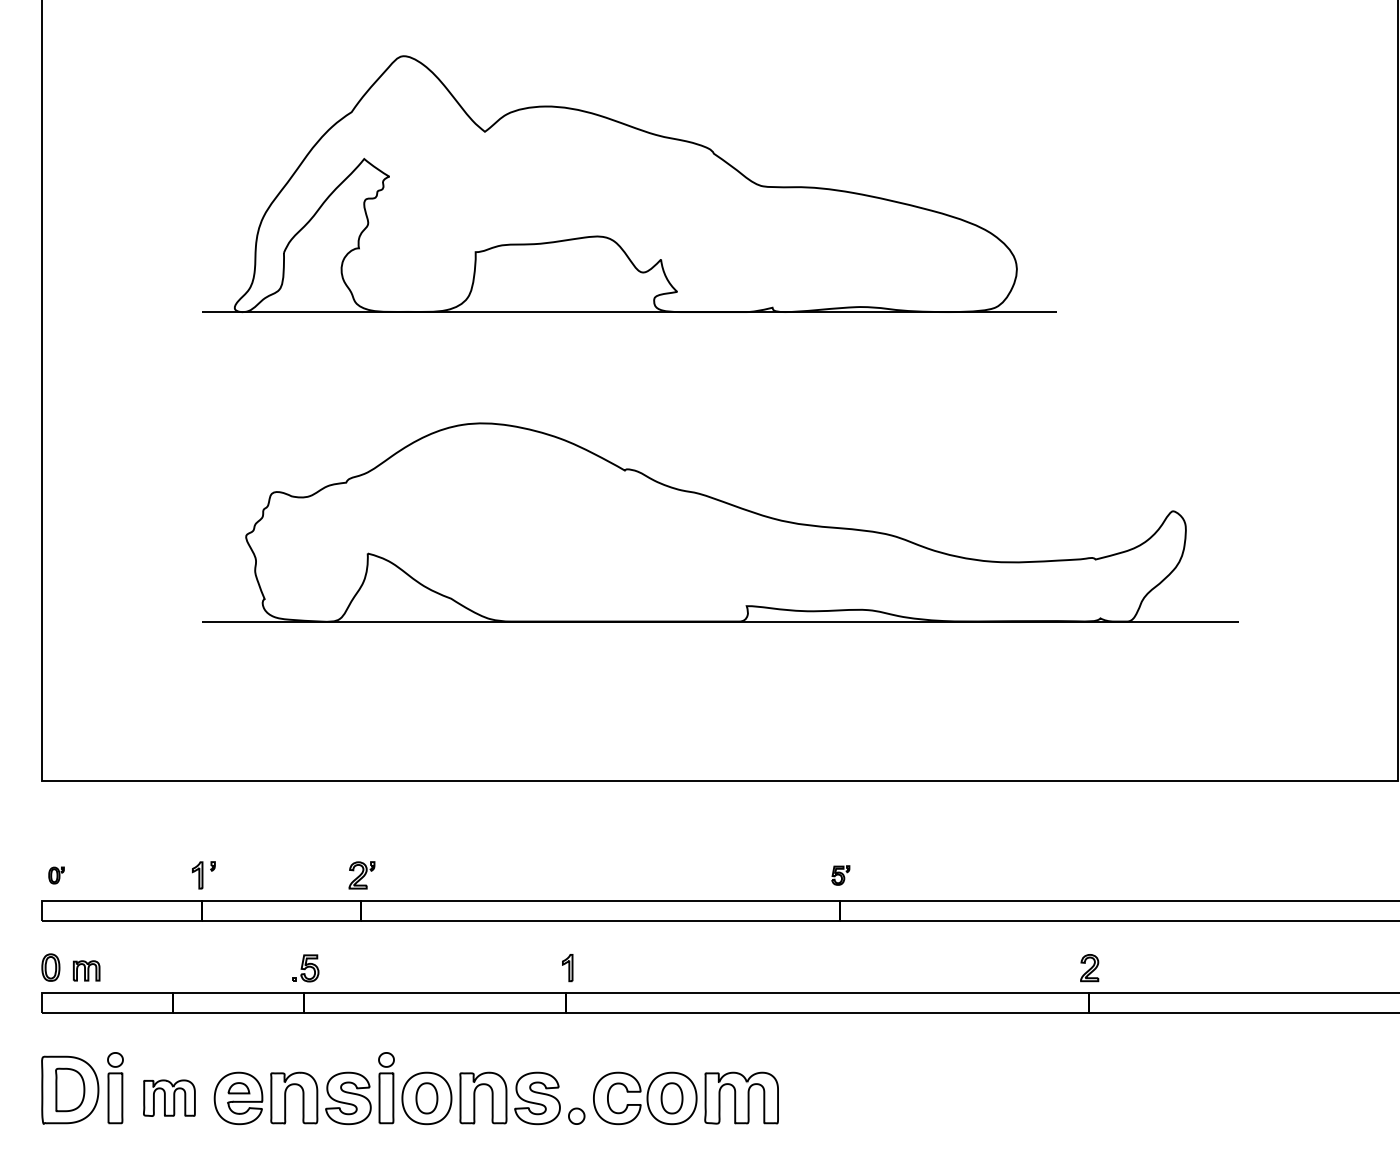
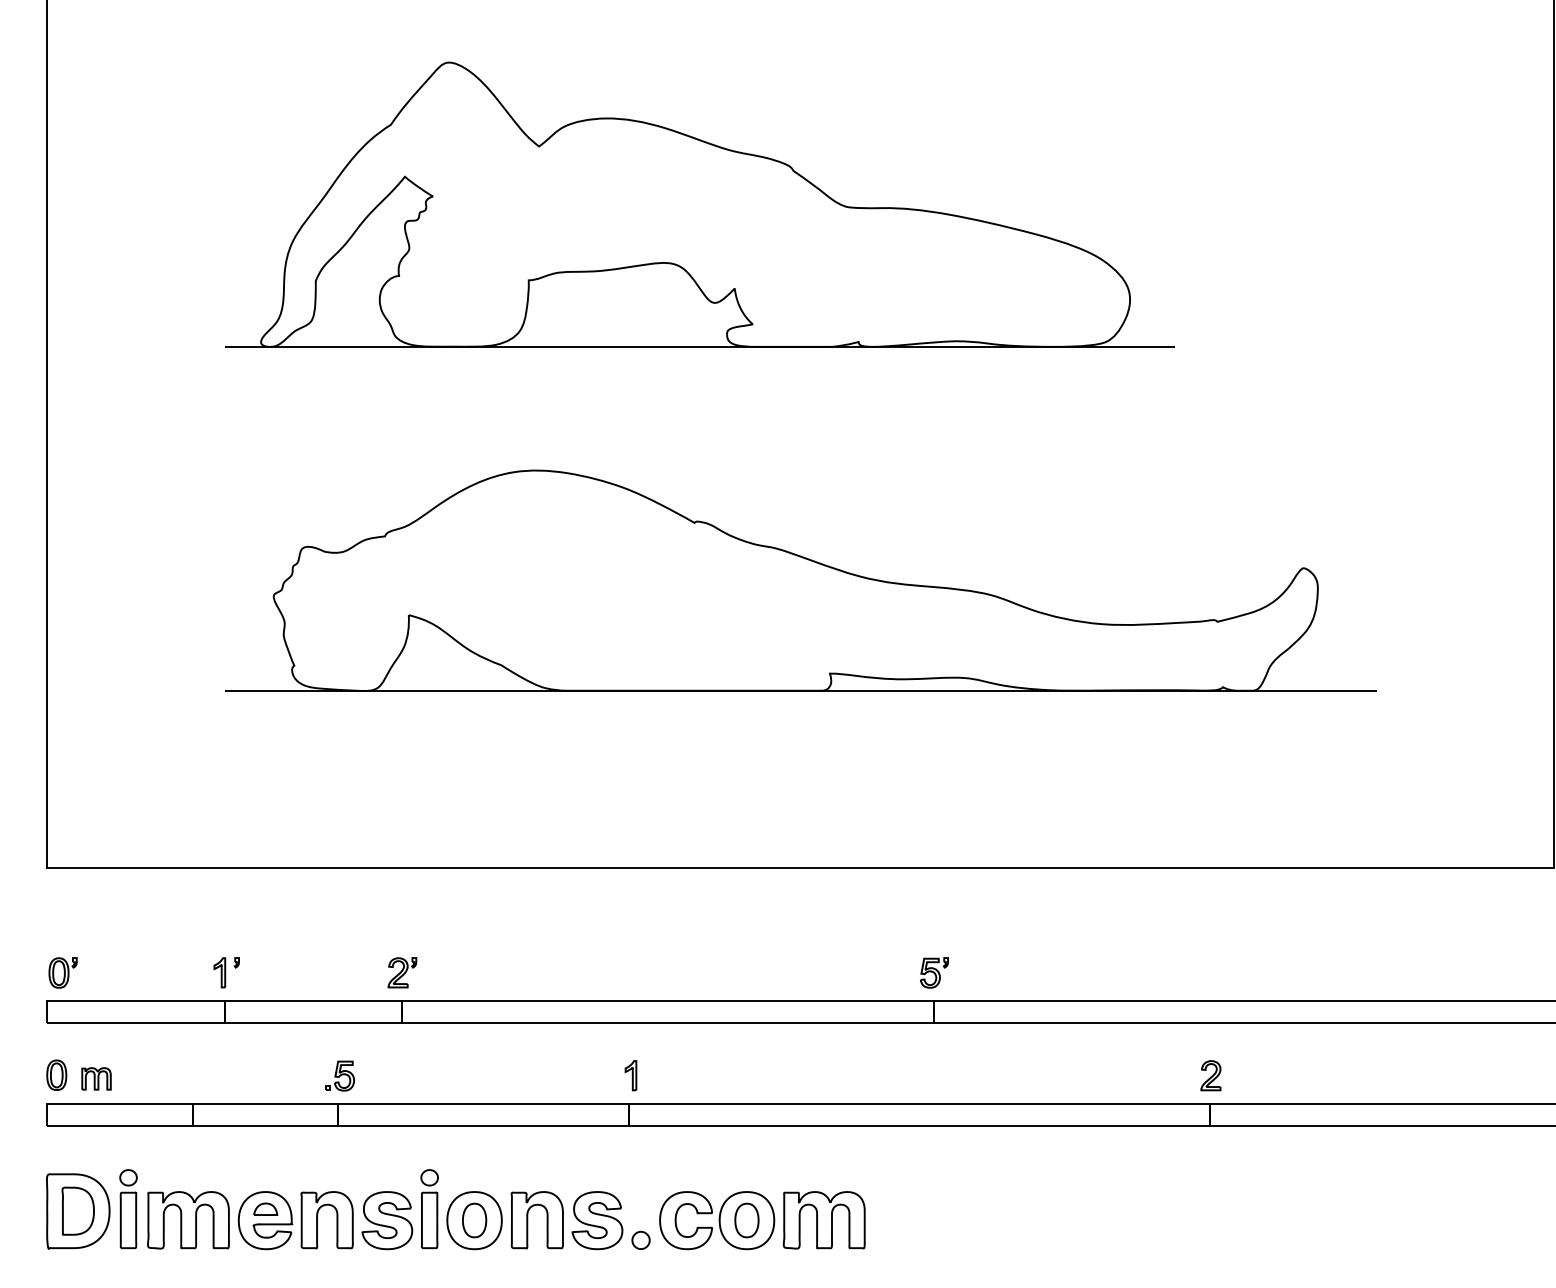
part: (56, 875) -> (62, 972), size x1.67
part: (840, 875) -> (934, 972), size x1.43
part: (169, 1098) -> (188, 1220), size x1.43

